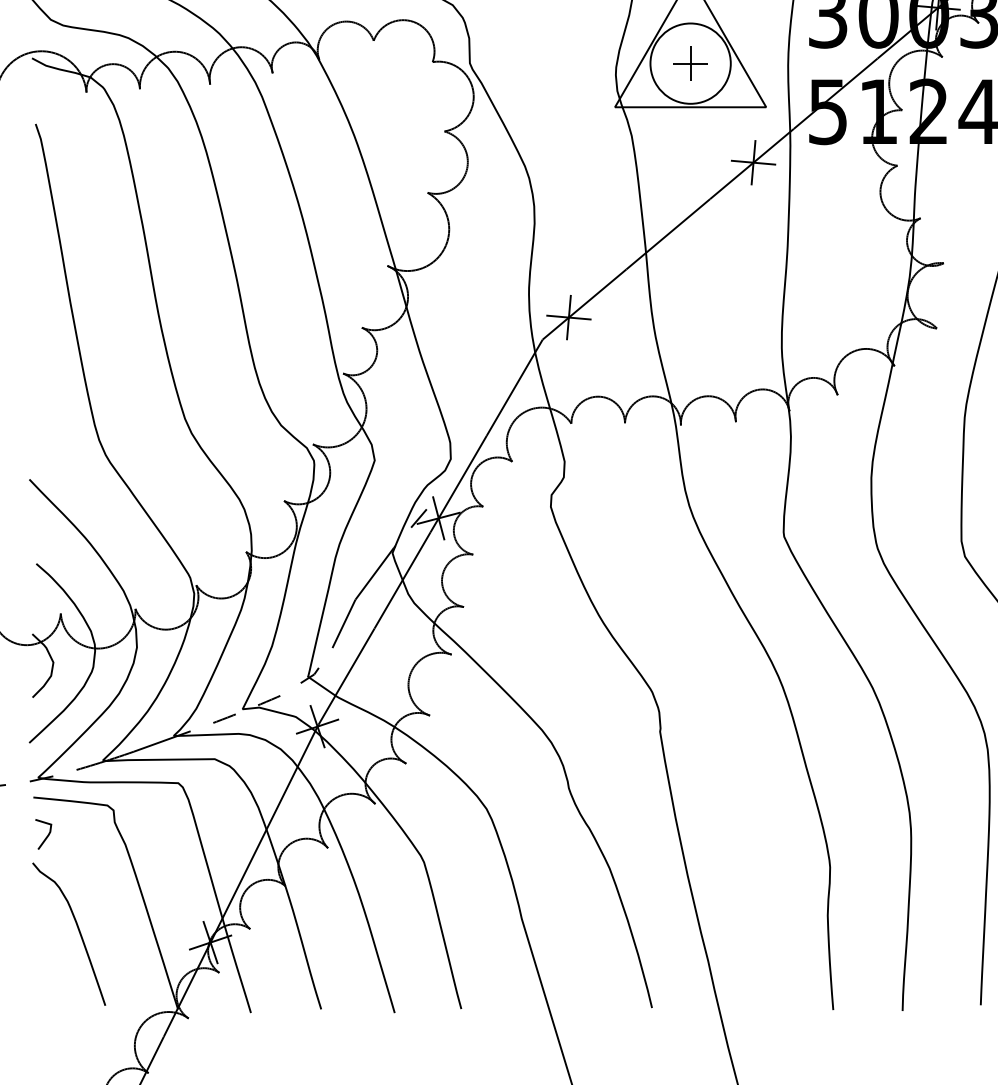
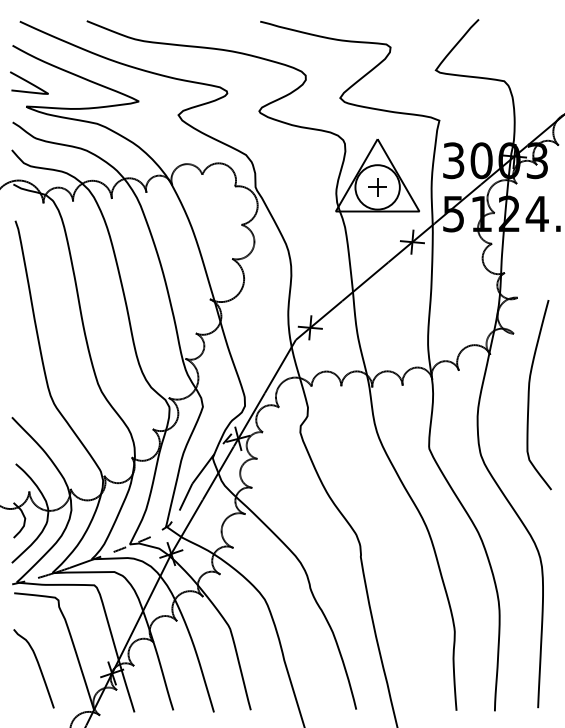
line: (46, 834) -> (21, 613), removed

